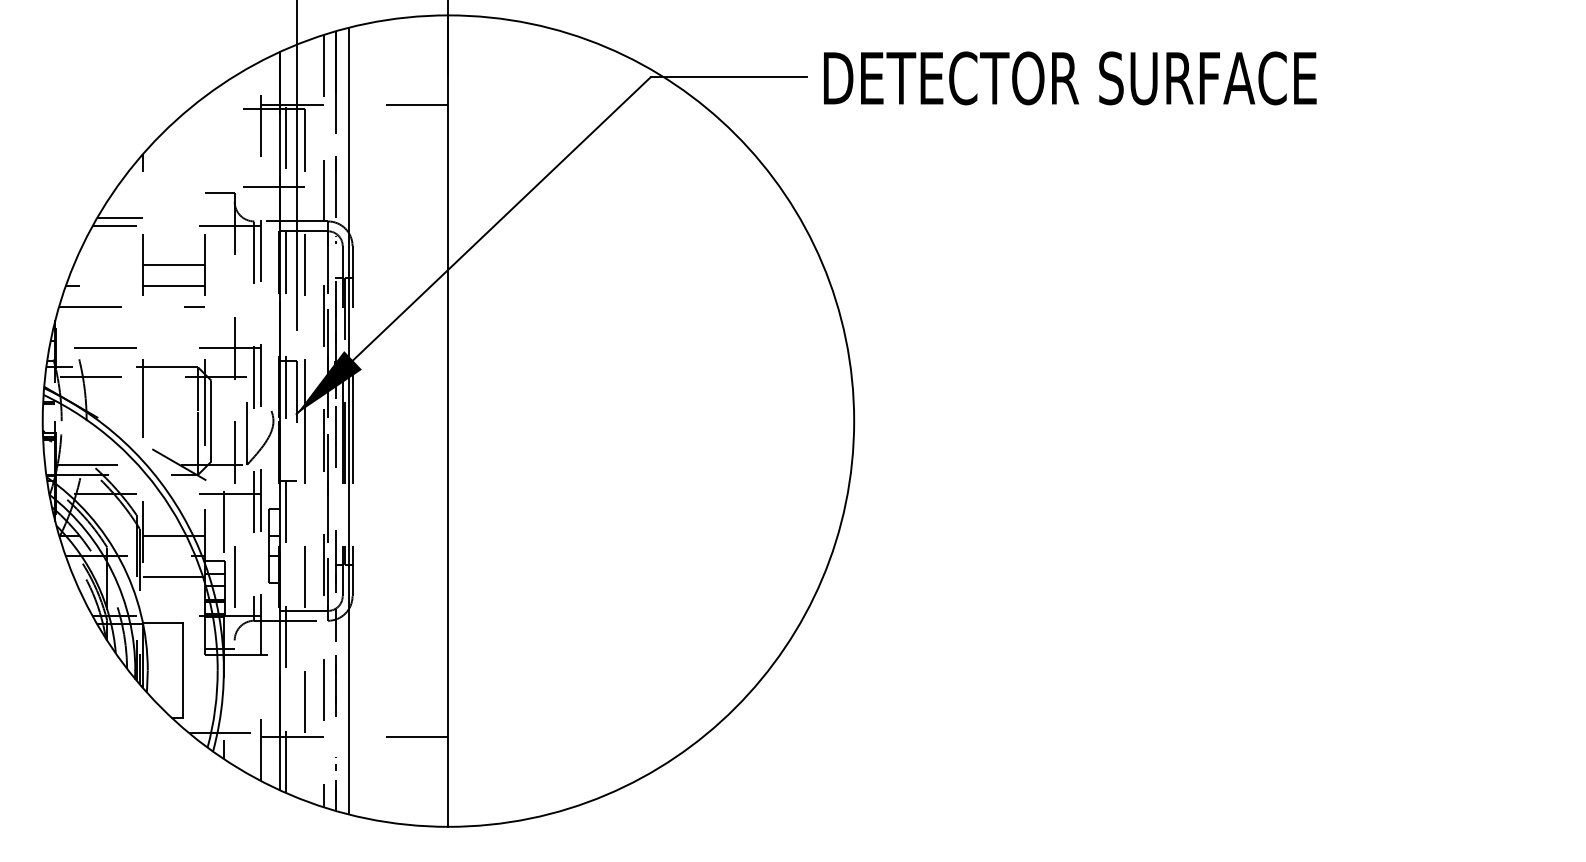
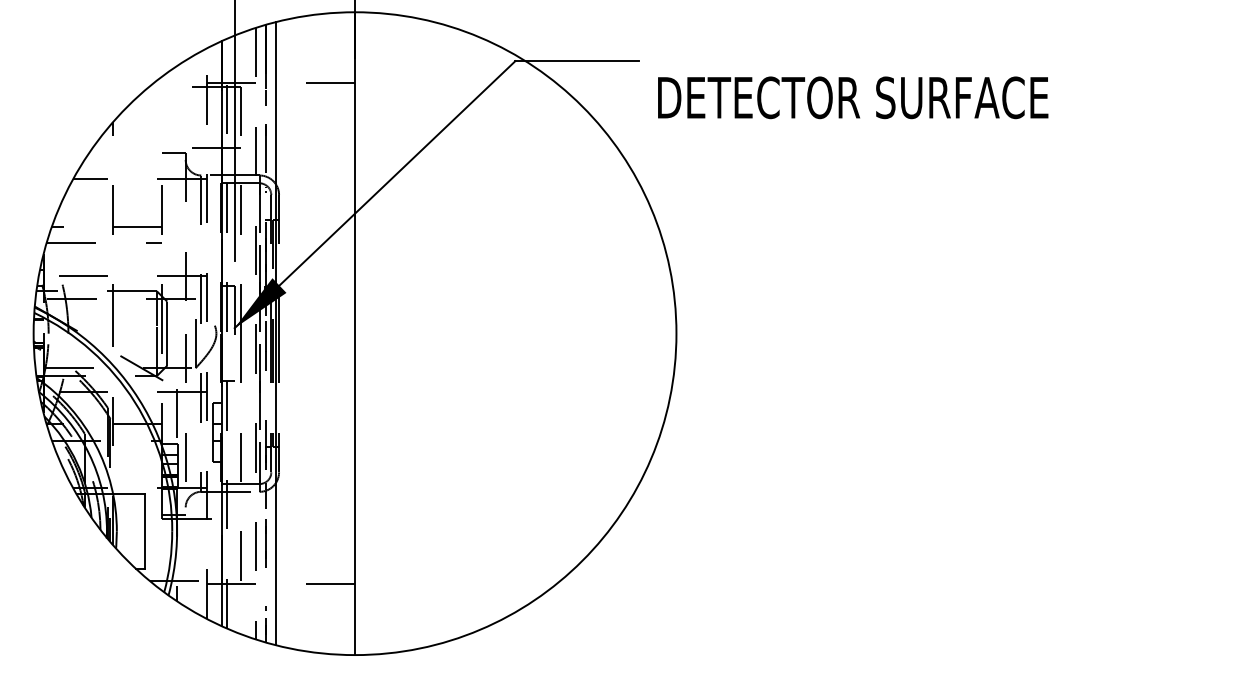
text: (1070, 78) -> (853, 97), moved
line: (119, 218) -> (94, 173), removed
line: (173, 265) -> (137, 210), removed
line: (173, 577) -> (137, 457), removed

